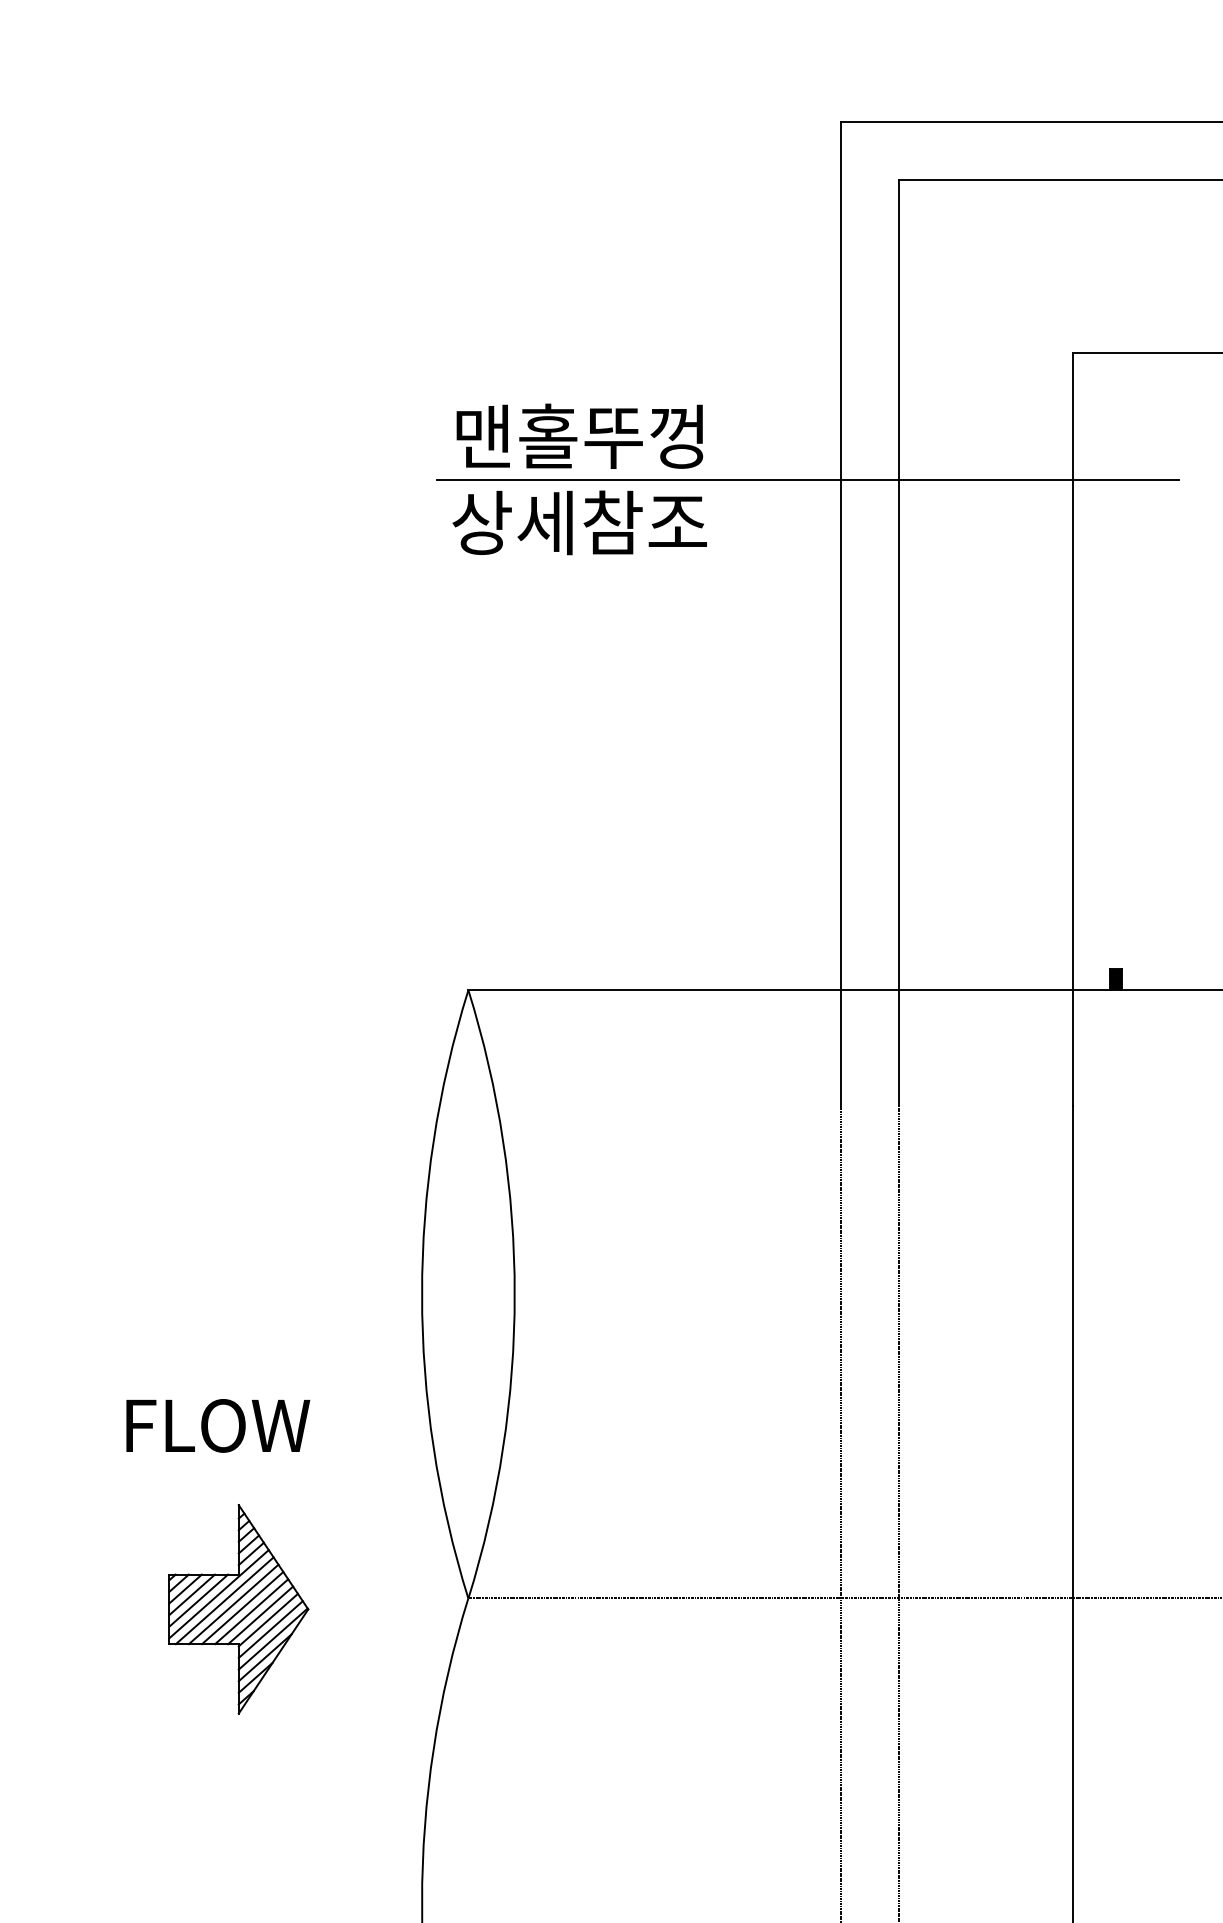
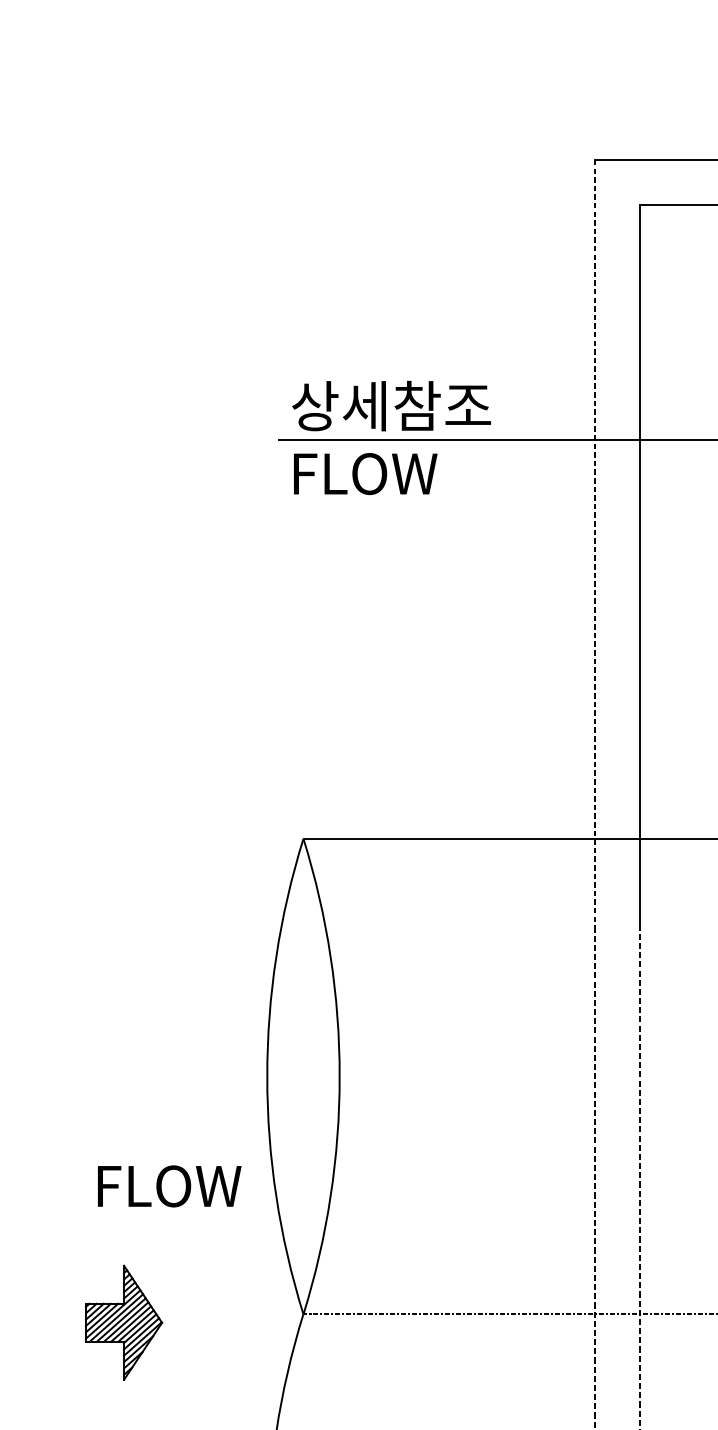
text: (580, 435) -> (391, 405), 맨홀뚜껑 -> 상세참조
text: (579, 522) -> (390, 473), 상세참조 -> FLOW
line: (841, 614) -> (595, 545), solid -> dashed
text: (218, 1425) -> (169, 1186), moved
part: (238, 1609) -> (123, 1322), size x0.7

